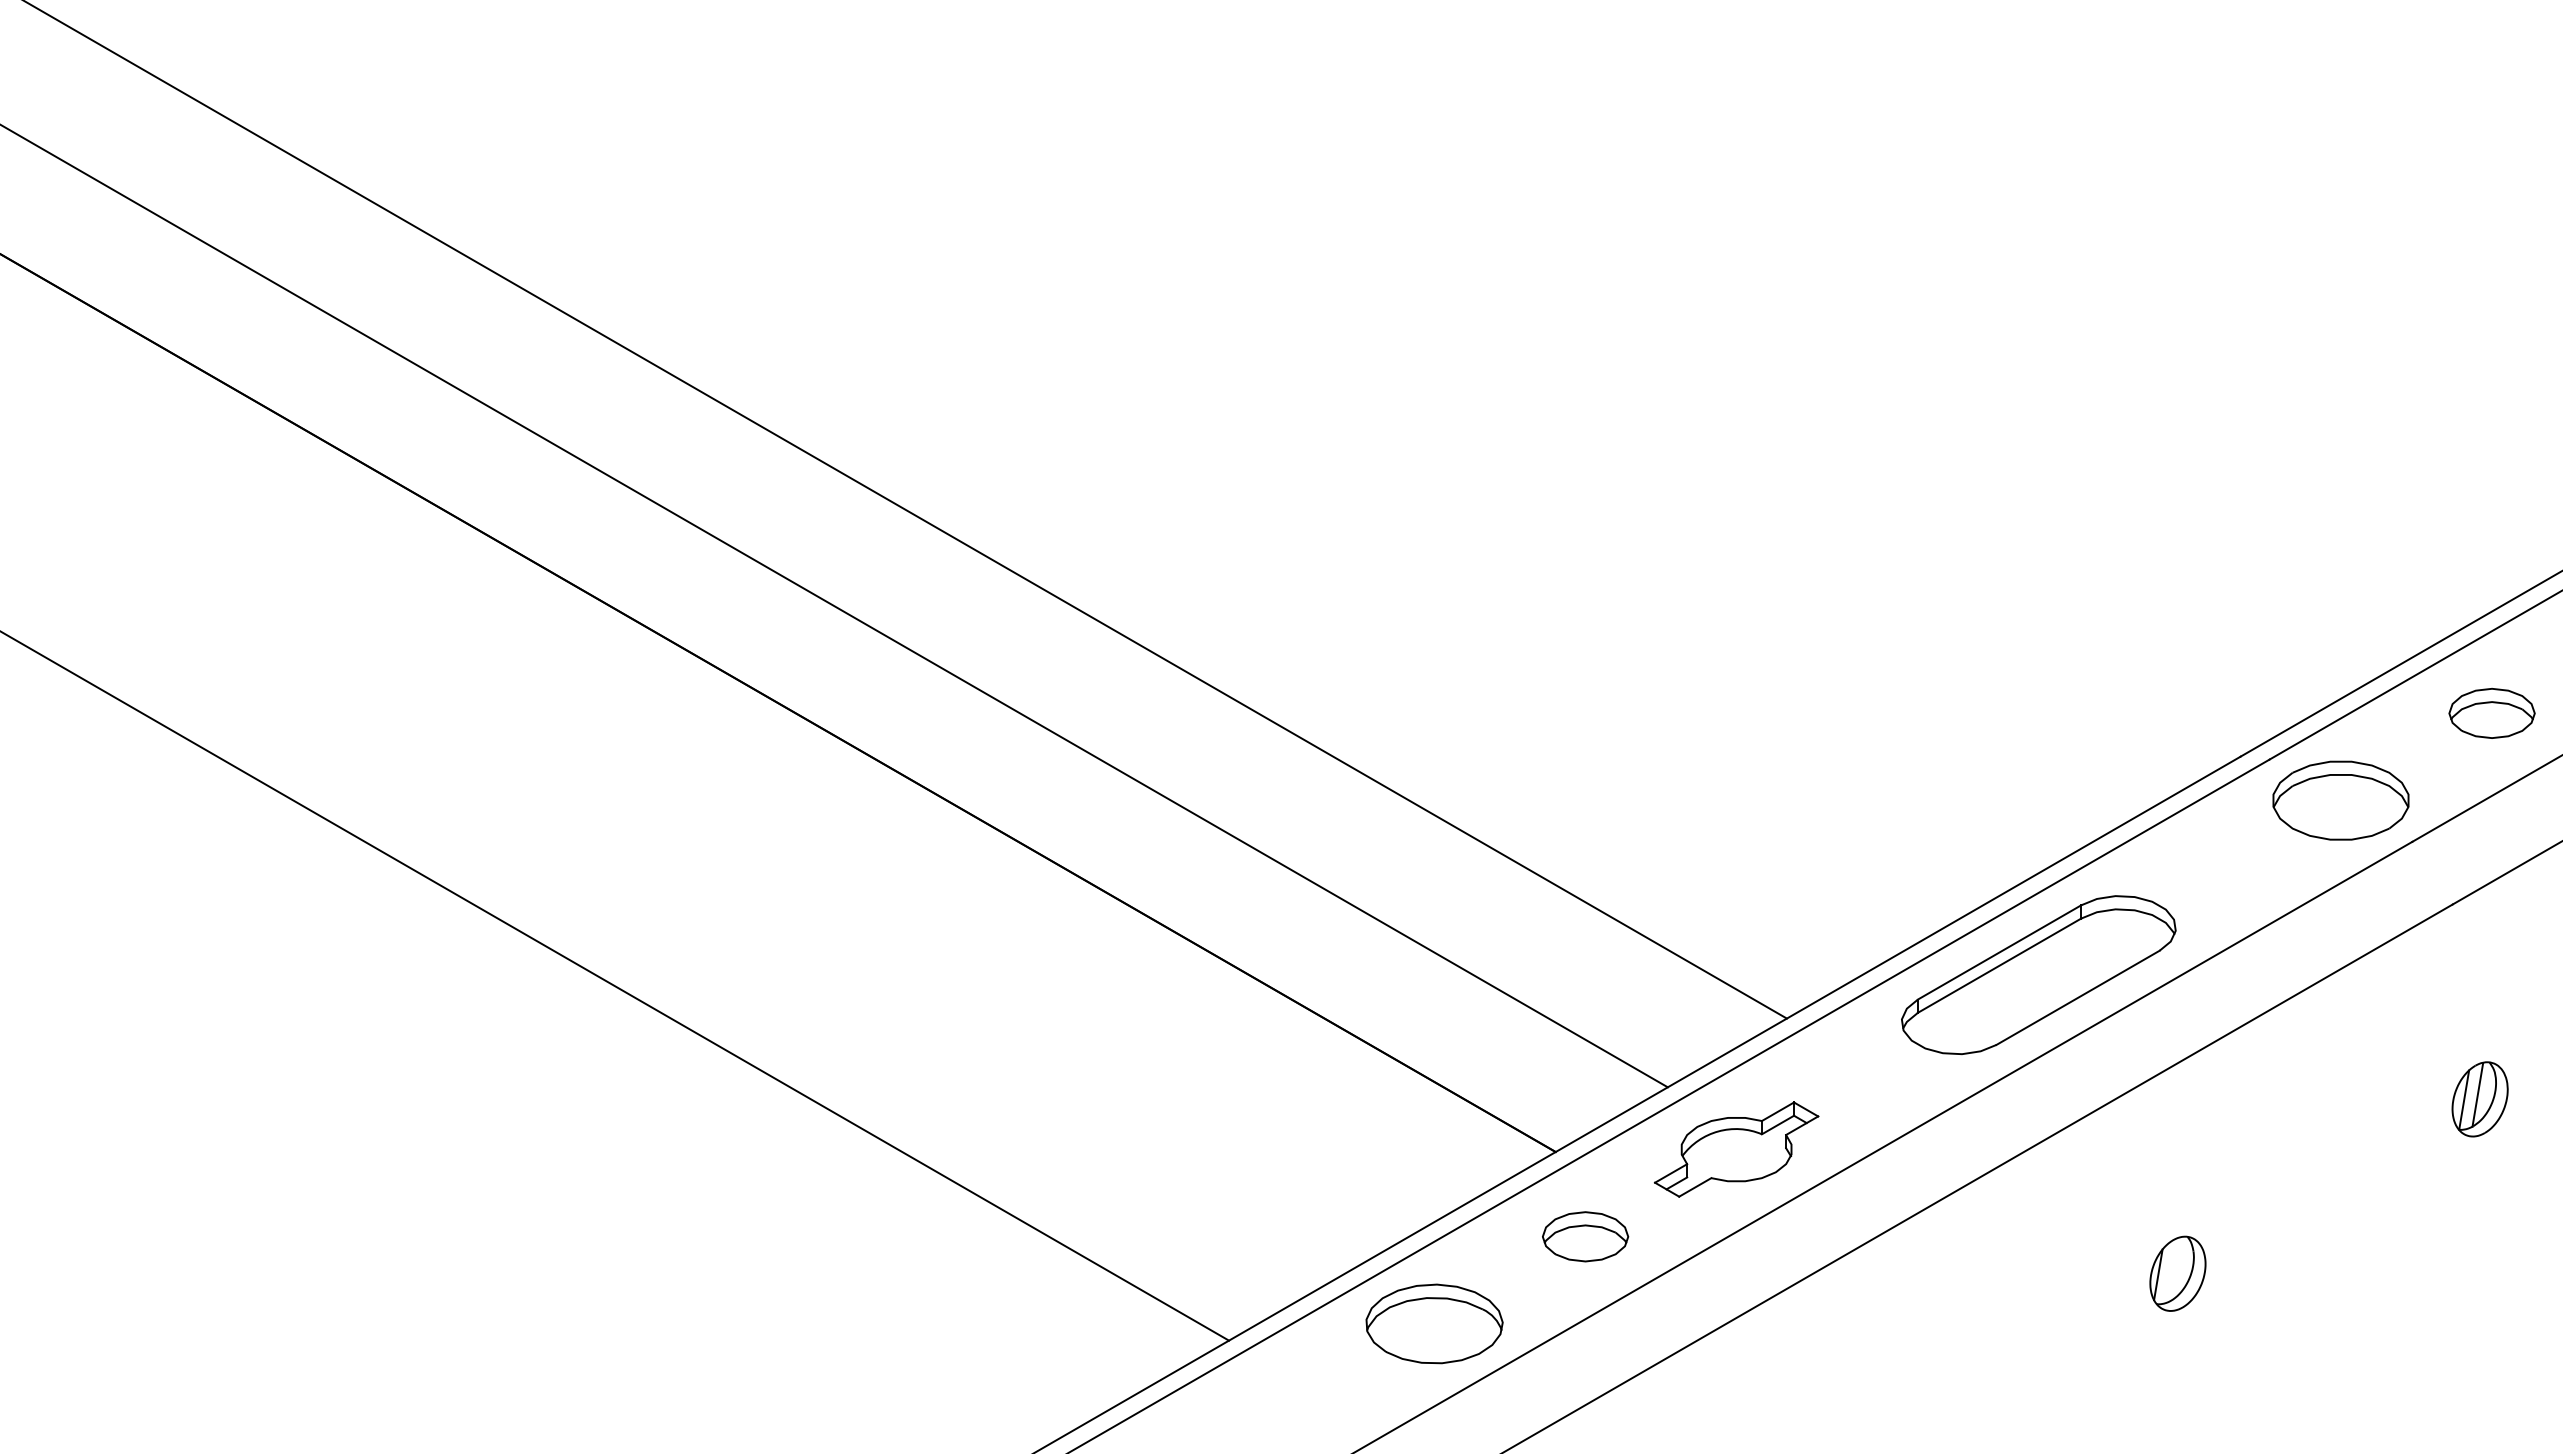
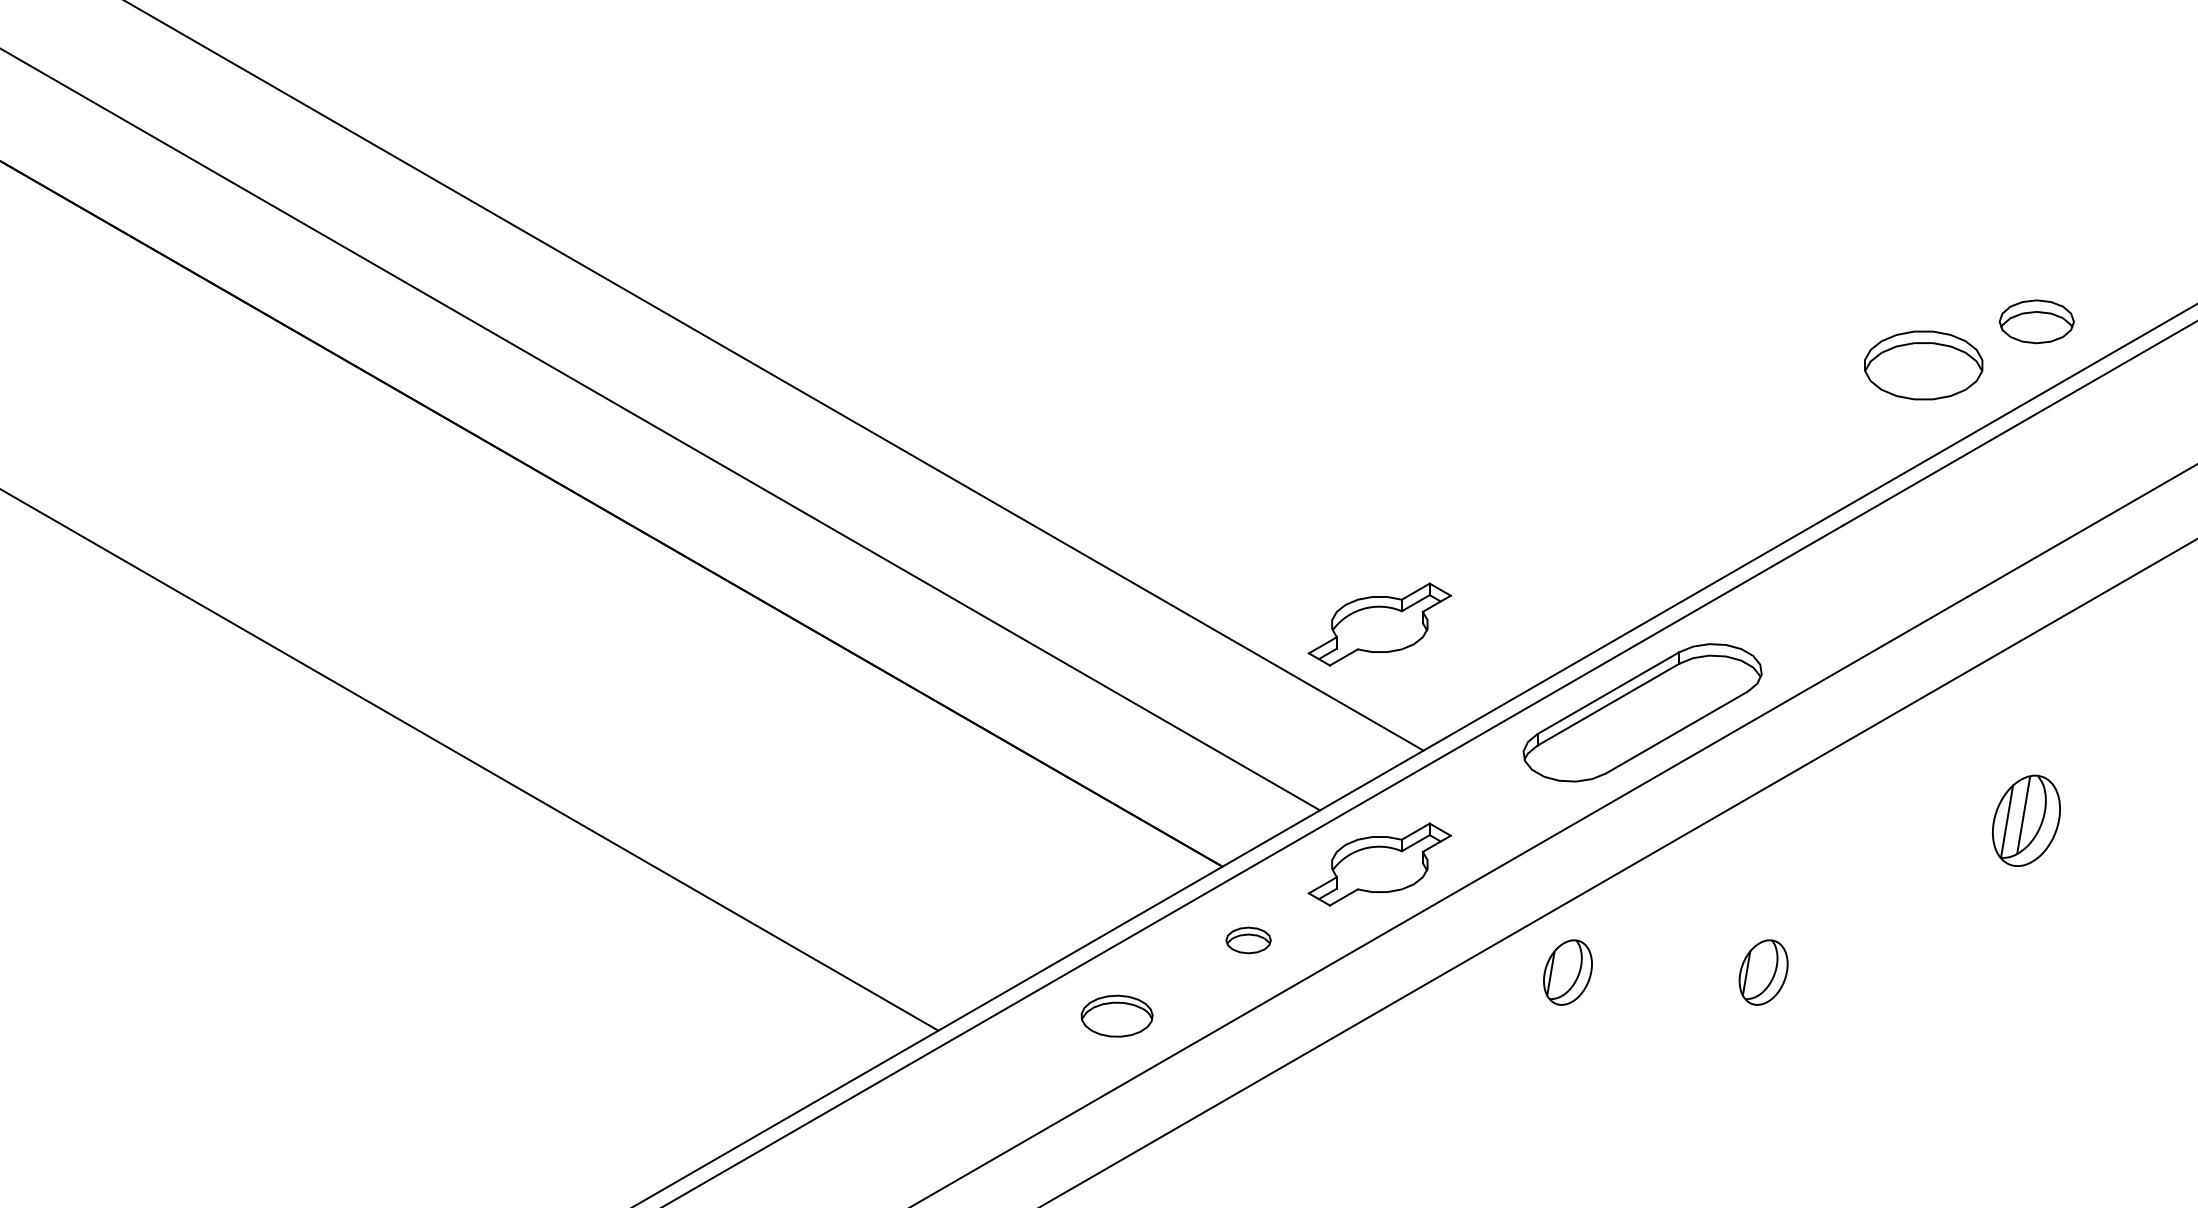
part: (2491, 713) -> (2036, 321), moved
part: (2340, 800) -> (1923, 365), moved
part: (1736, 873) -> (1379, 624), added
part: (2479, 1099) -> (2025, 821), size x1.4
part: (1585, 1236) -> (1248, 940), size x0.6
part: (1952, 1273) -> (1567, 972), added
part: (1434, 1323) -> (1117, 1015), size x0.6

